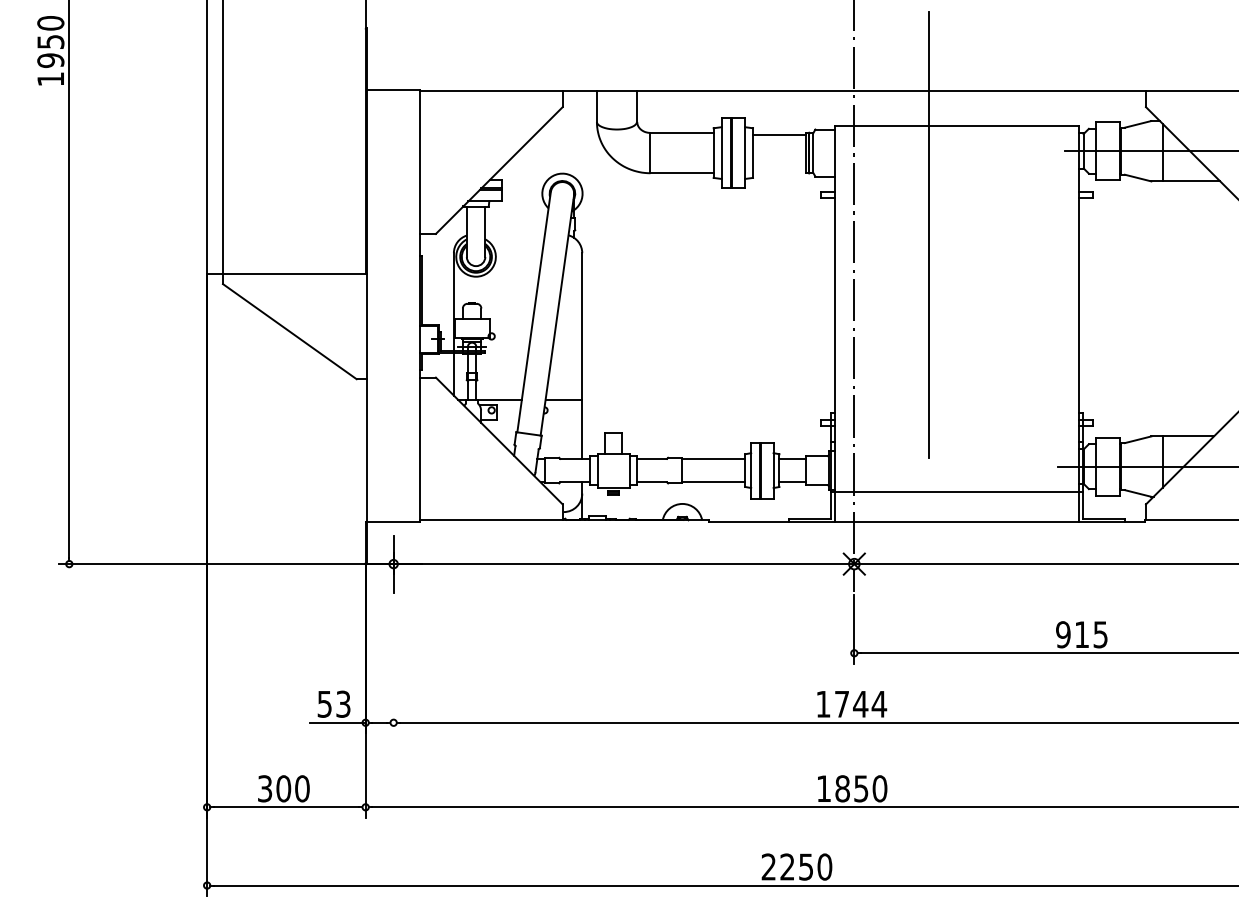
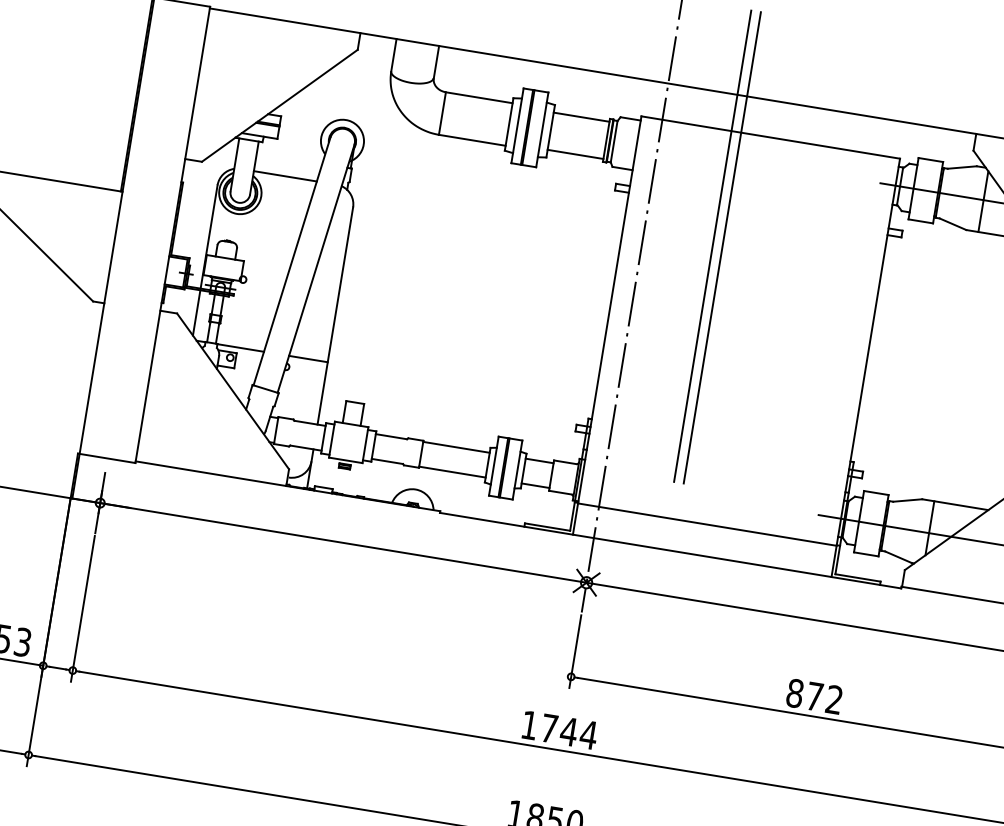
line: (779, 170) -> (575, 154), added
line: (514, 234) -> (284, 175), added
line: (919, 234) -> (712, 246), added
text: (1081, 634) -> (814, 696), 915 -> 872
line: (393, 664) -> (82, 609), added

